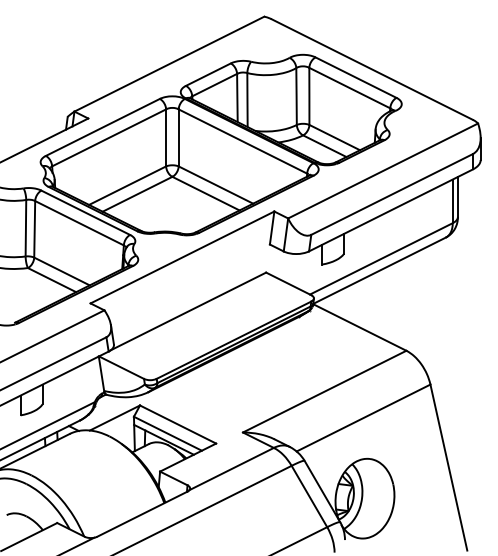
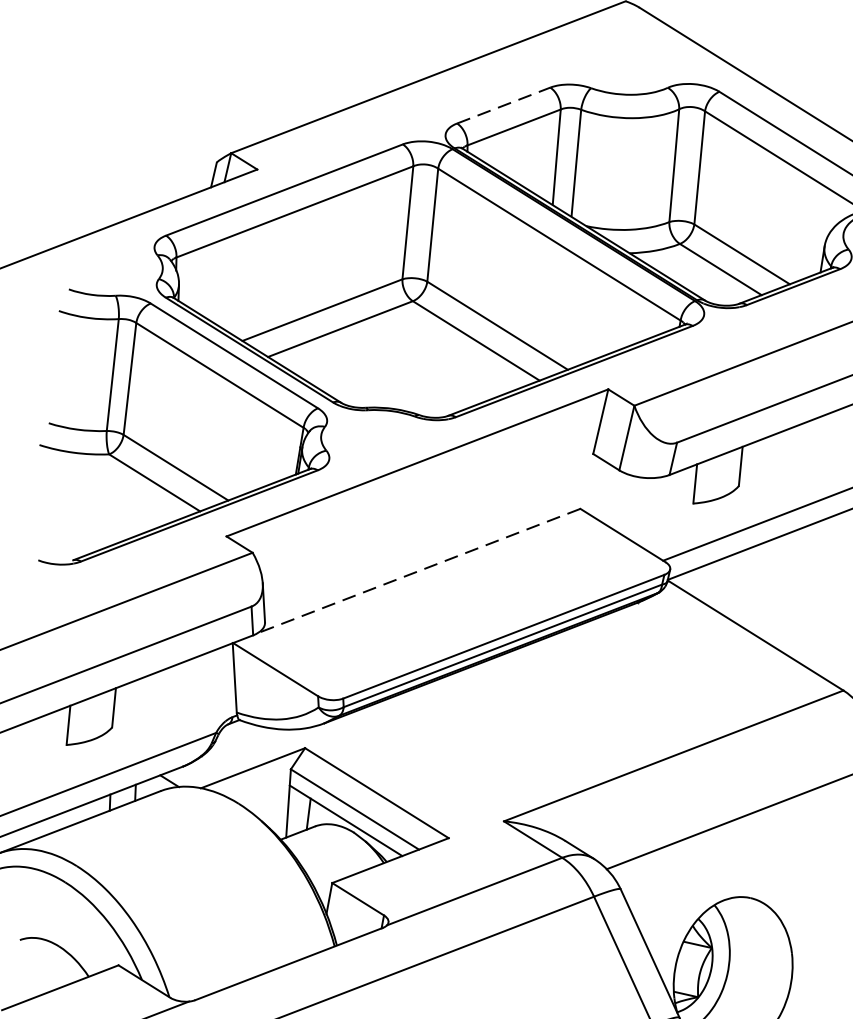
line: (208, 74) -> (503, 105), solid -> dashed
line: (187, 311) -> (417, 570), solid -> dashed

